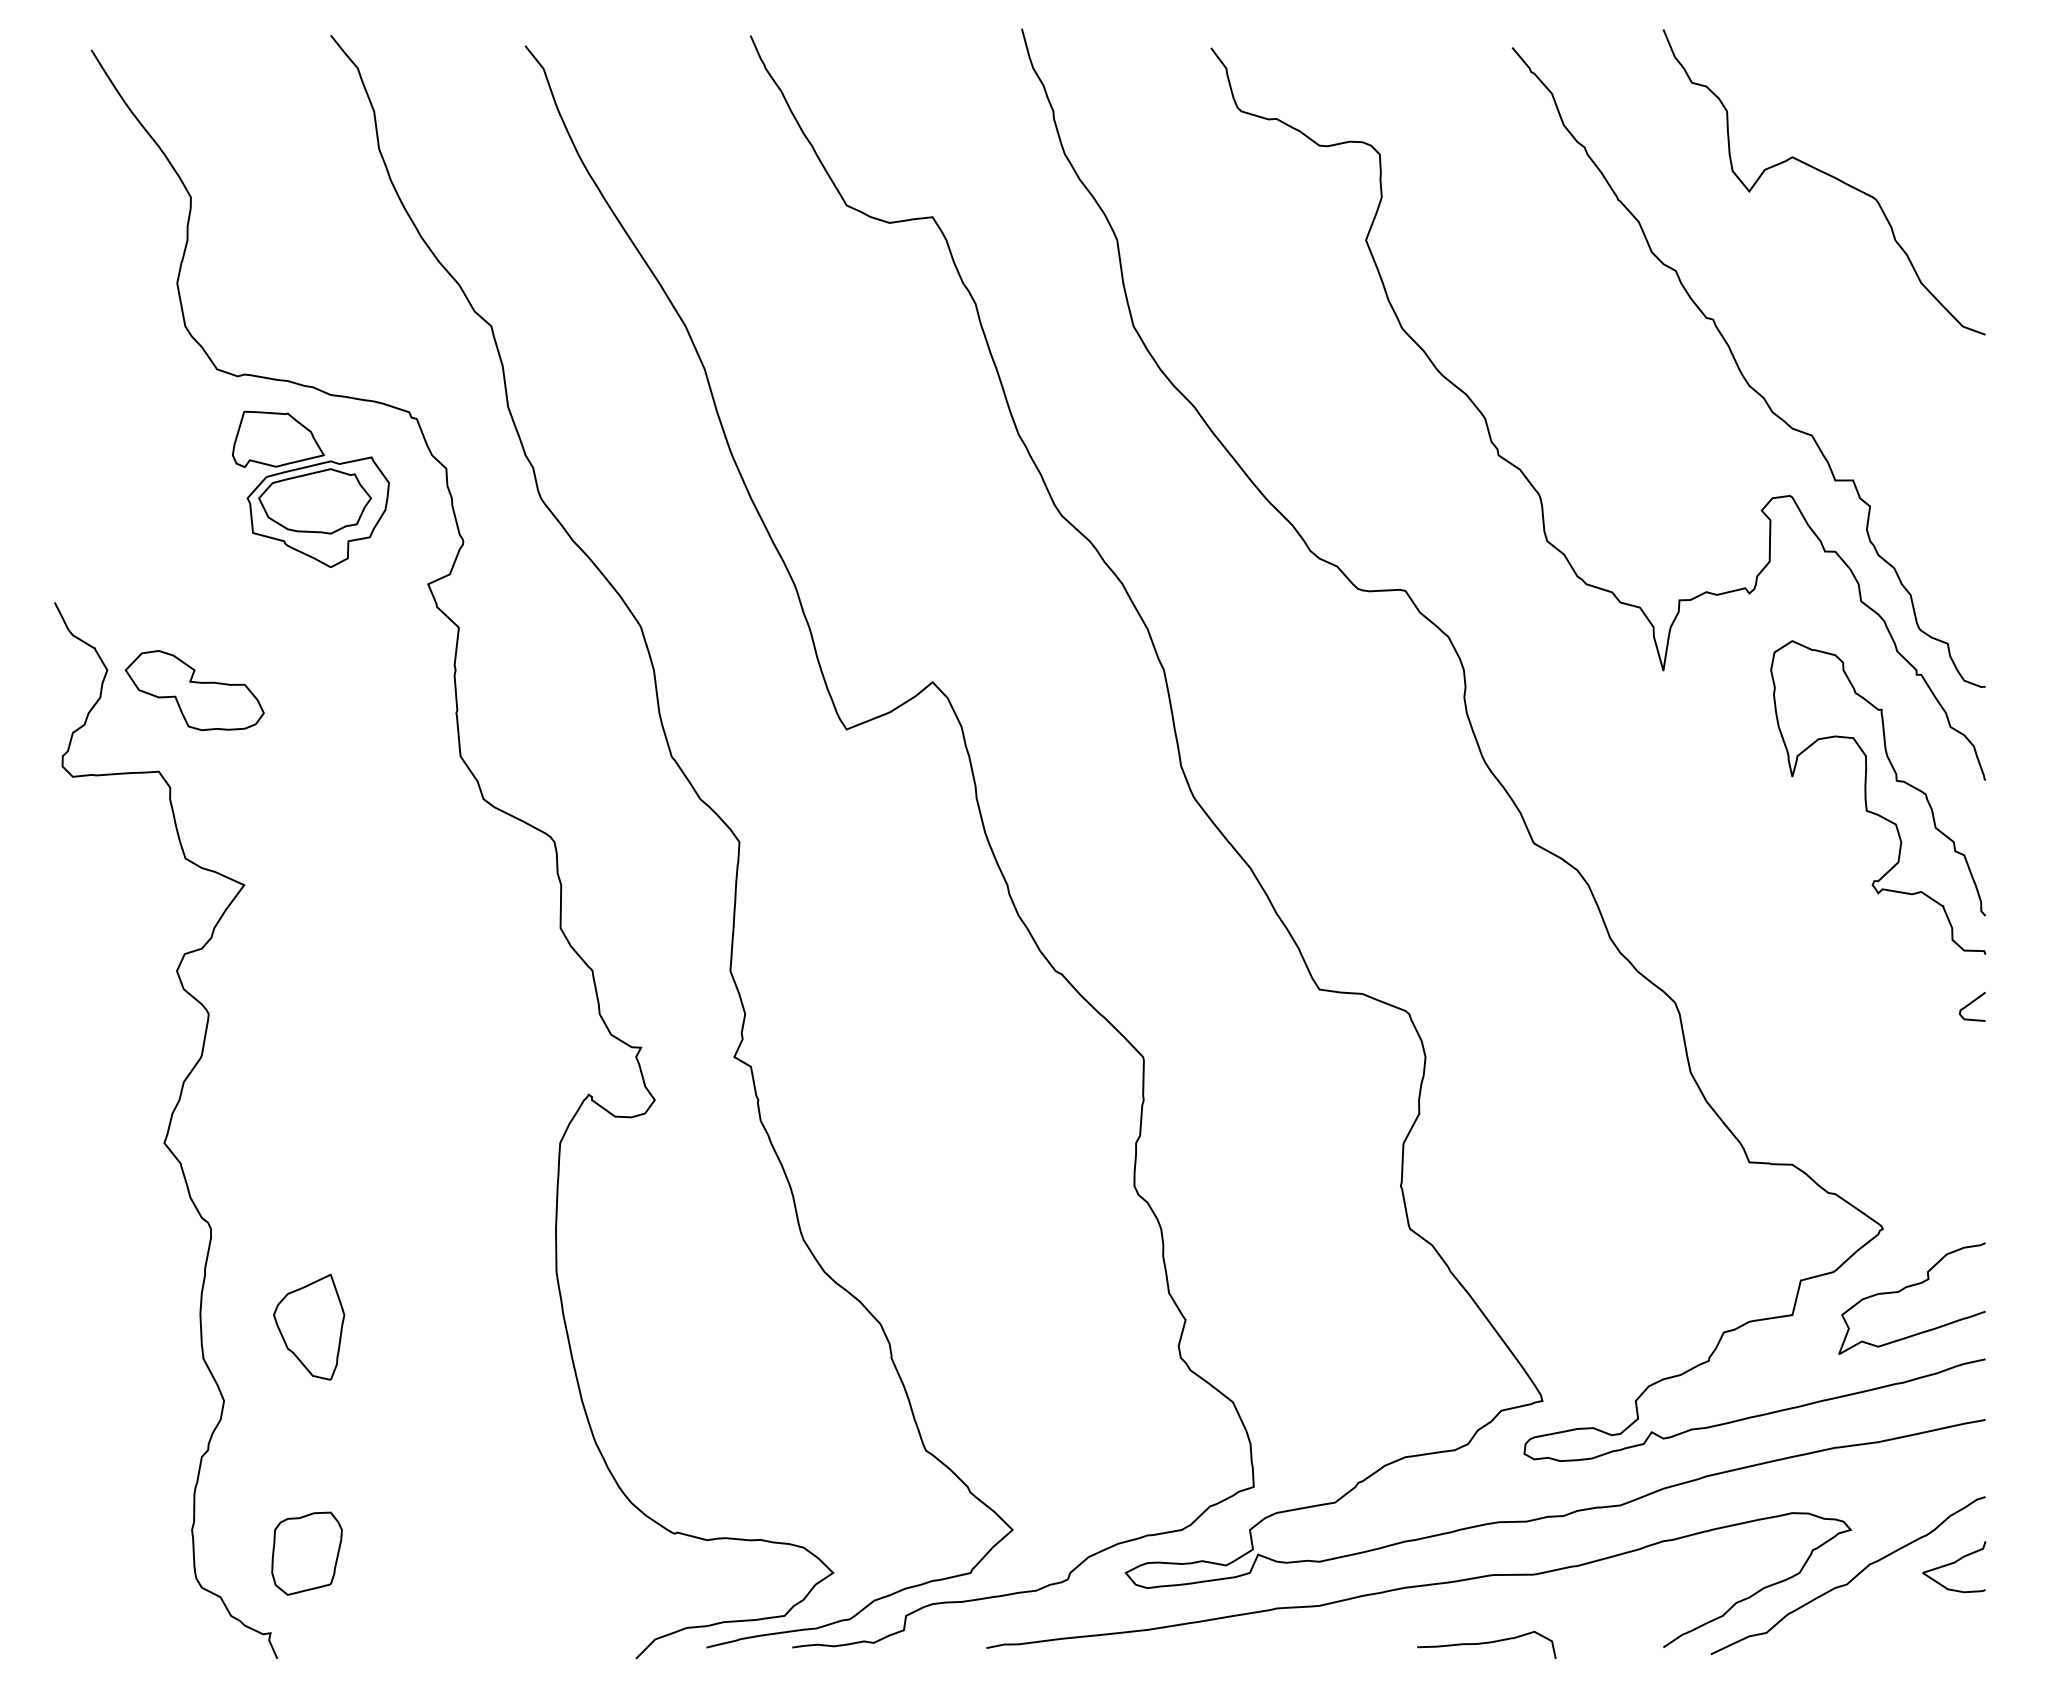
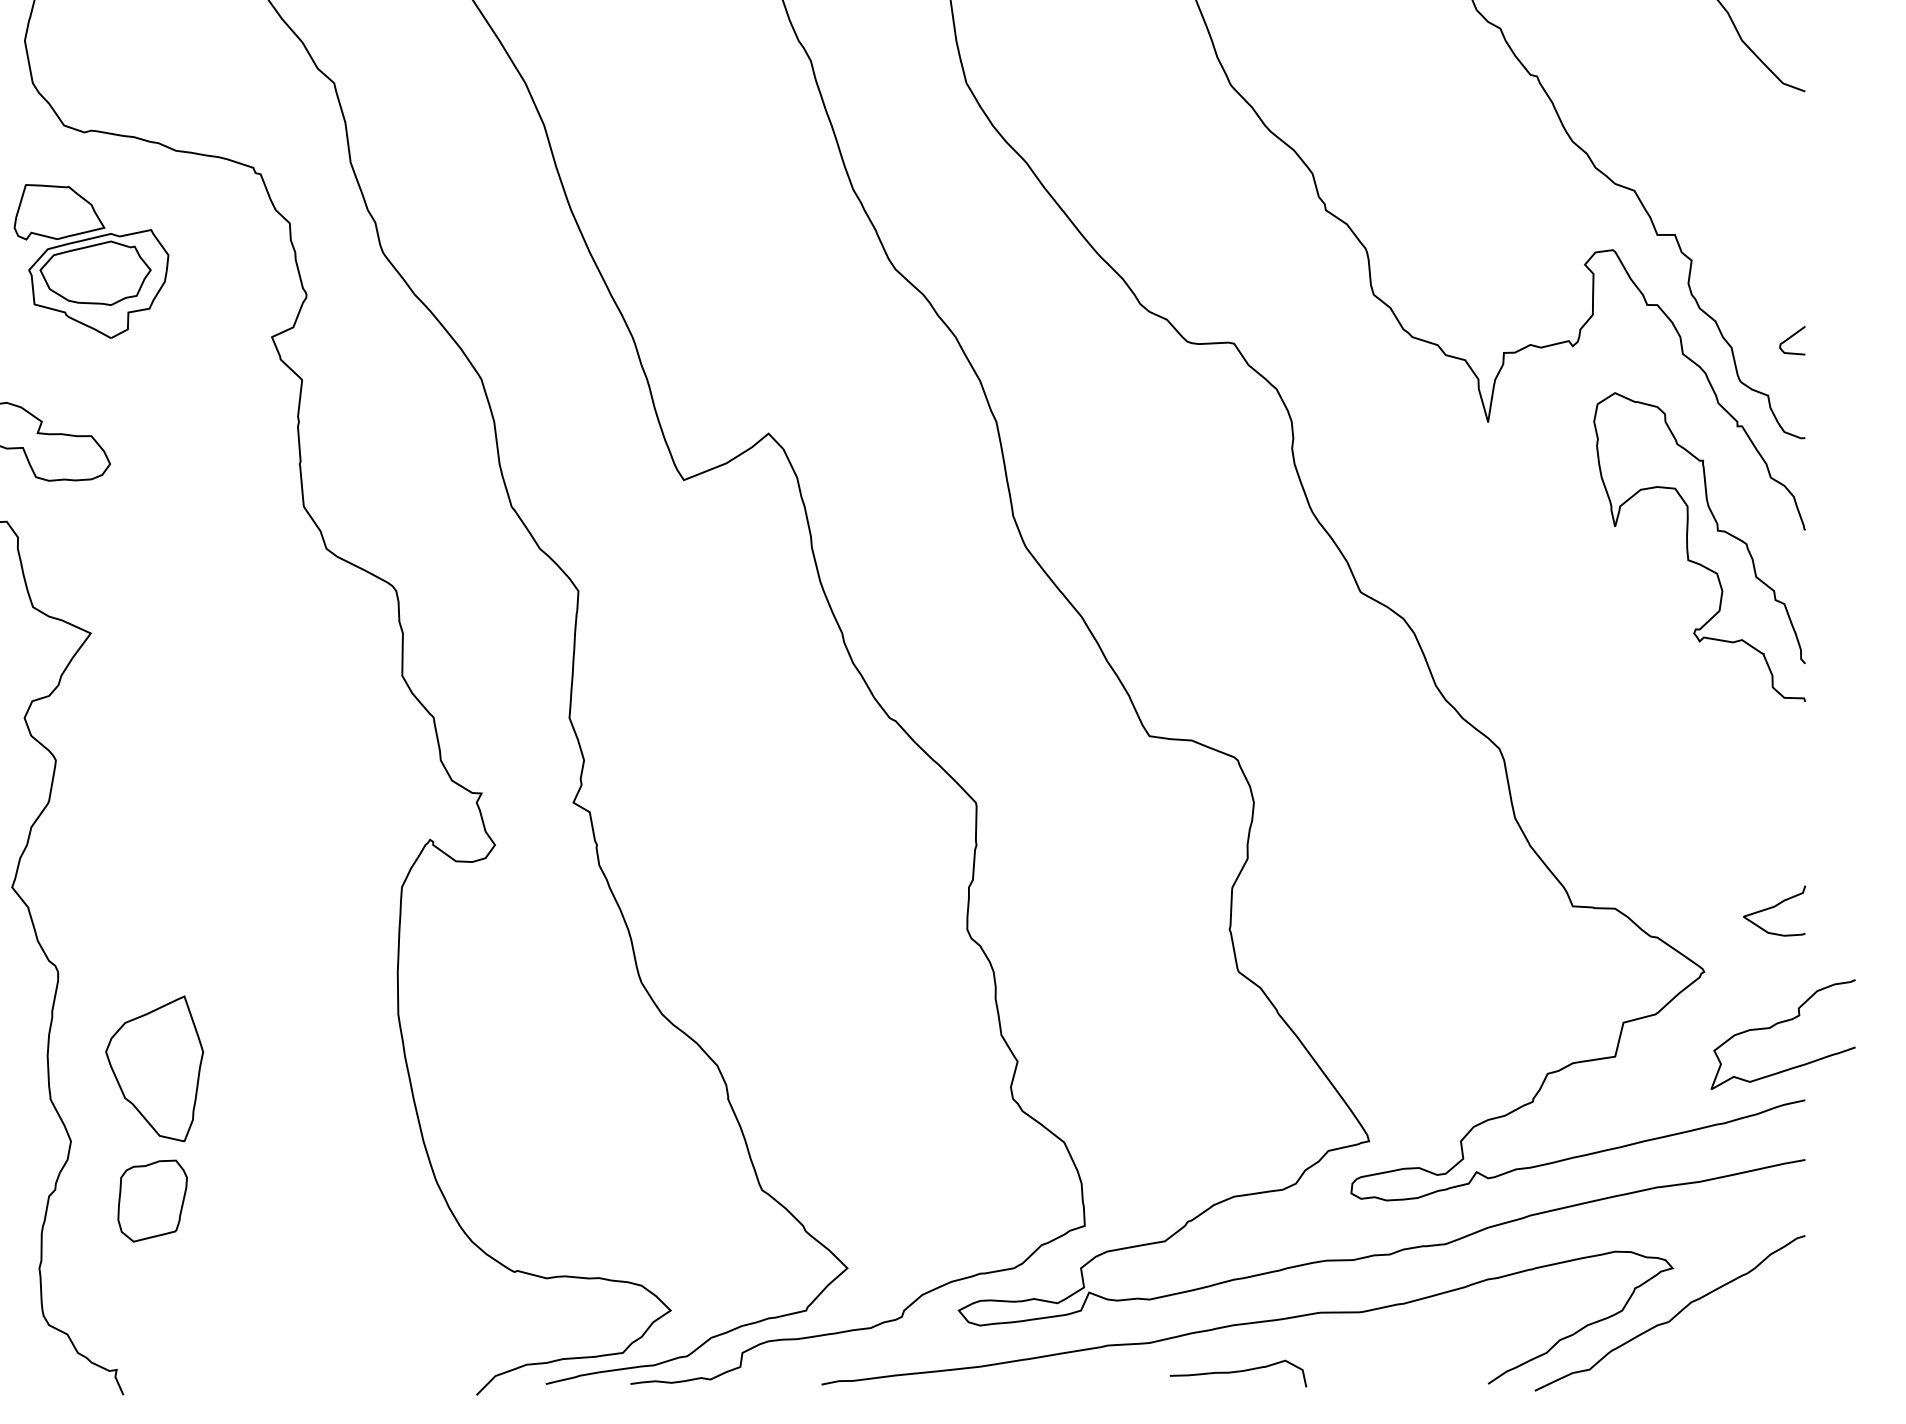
part: (310, 488) -> (91, 260), moved
curve: (1970, 1004) -> (1790, 338), moved
curve: (1909, 1287) -> (1780, 1023), moved
part: (309, 1326) -> (155, 1067), size x1.4
part: (306, 1553) -> (152, 1200), moved
curve: (1952, 1564) -> (1772, 908), moved
curve: (1486, 1643) -> (1238, 1372), moved

